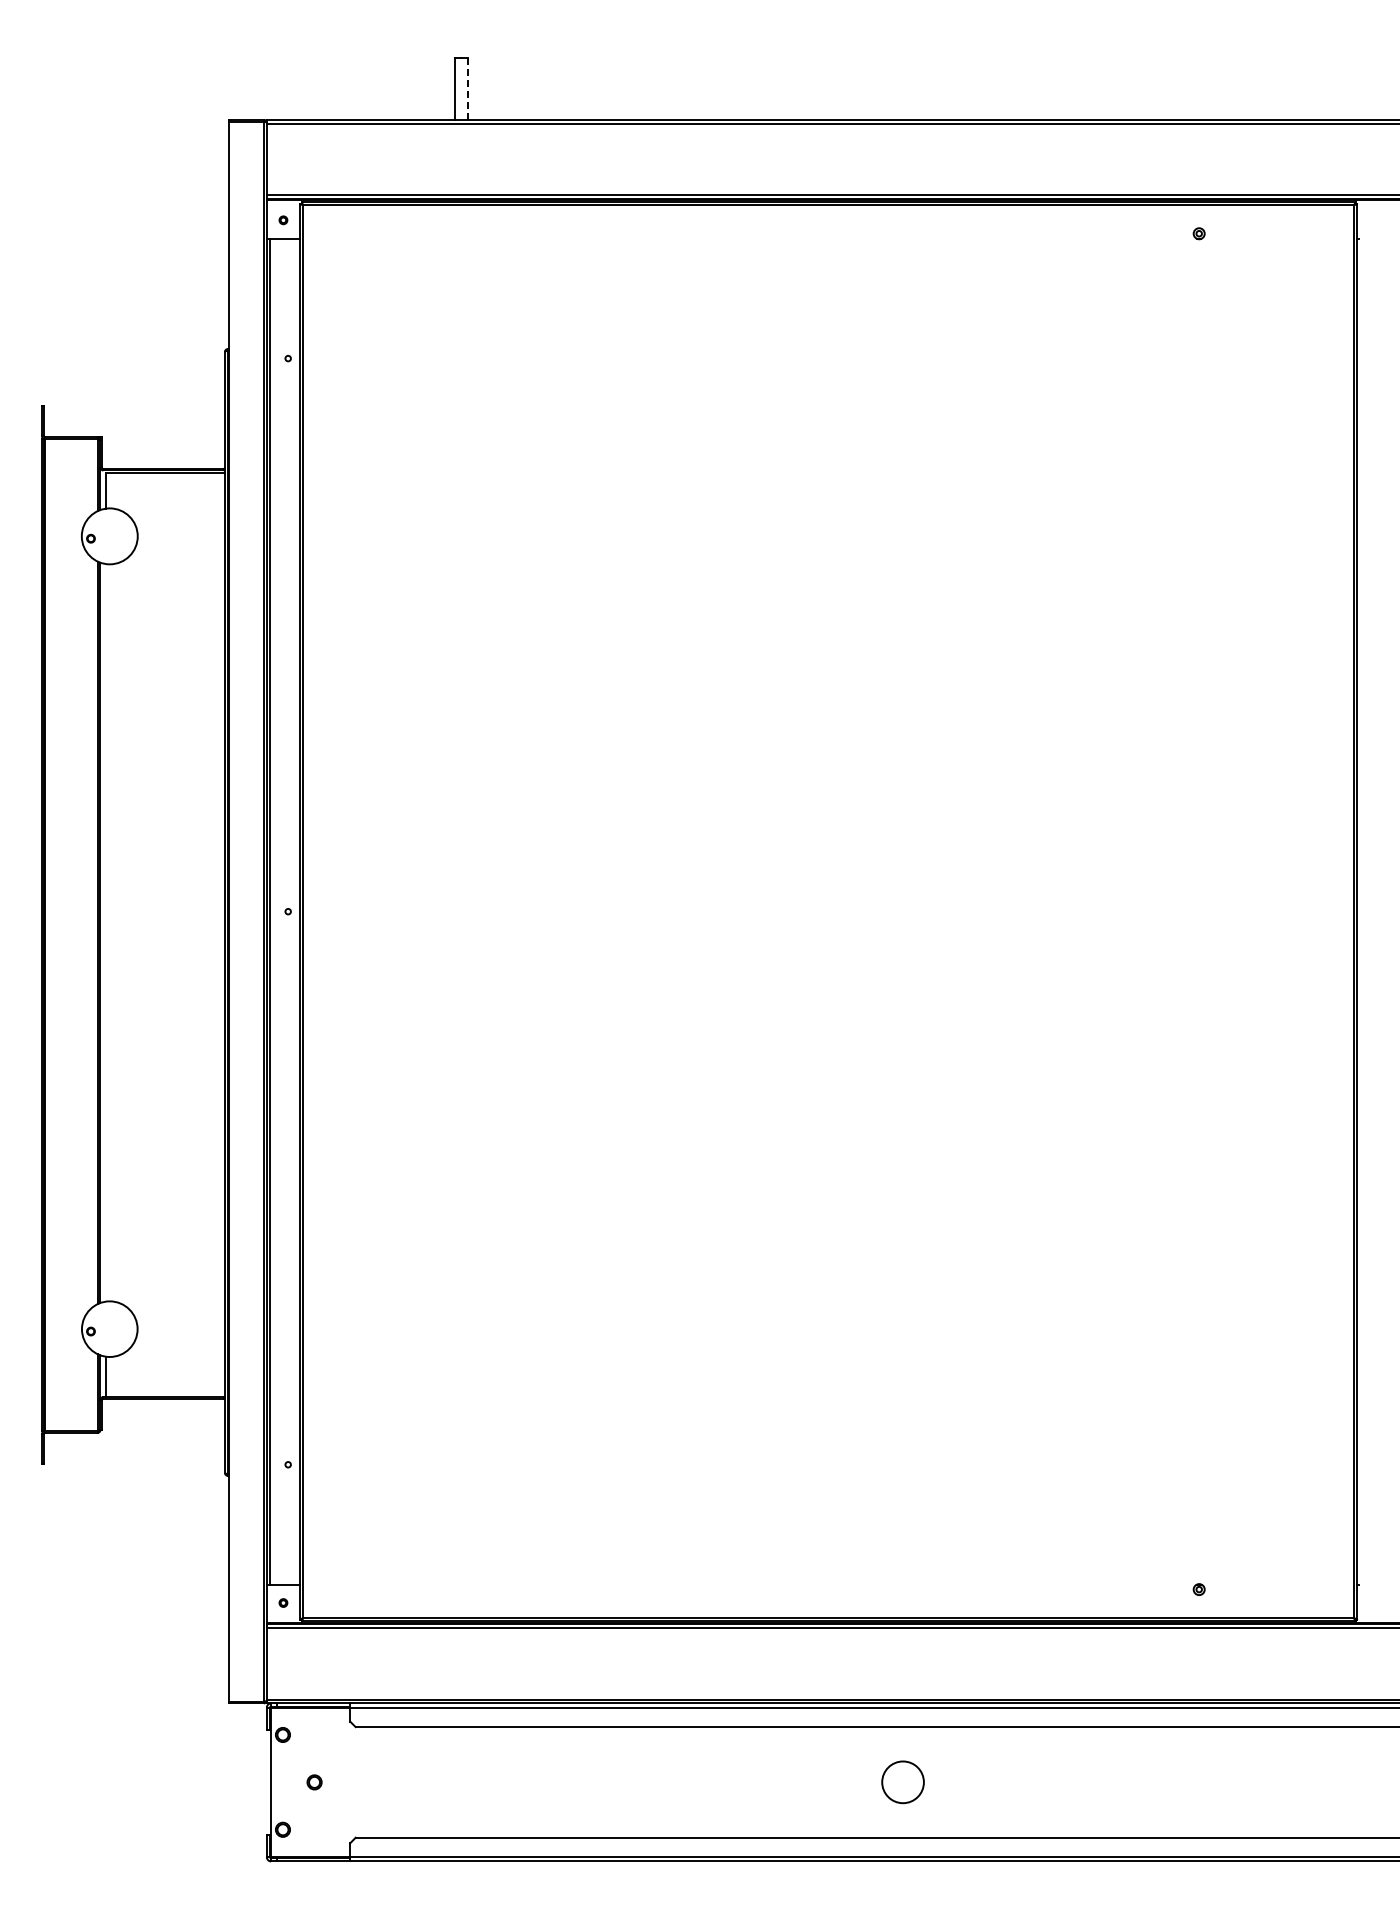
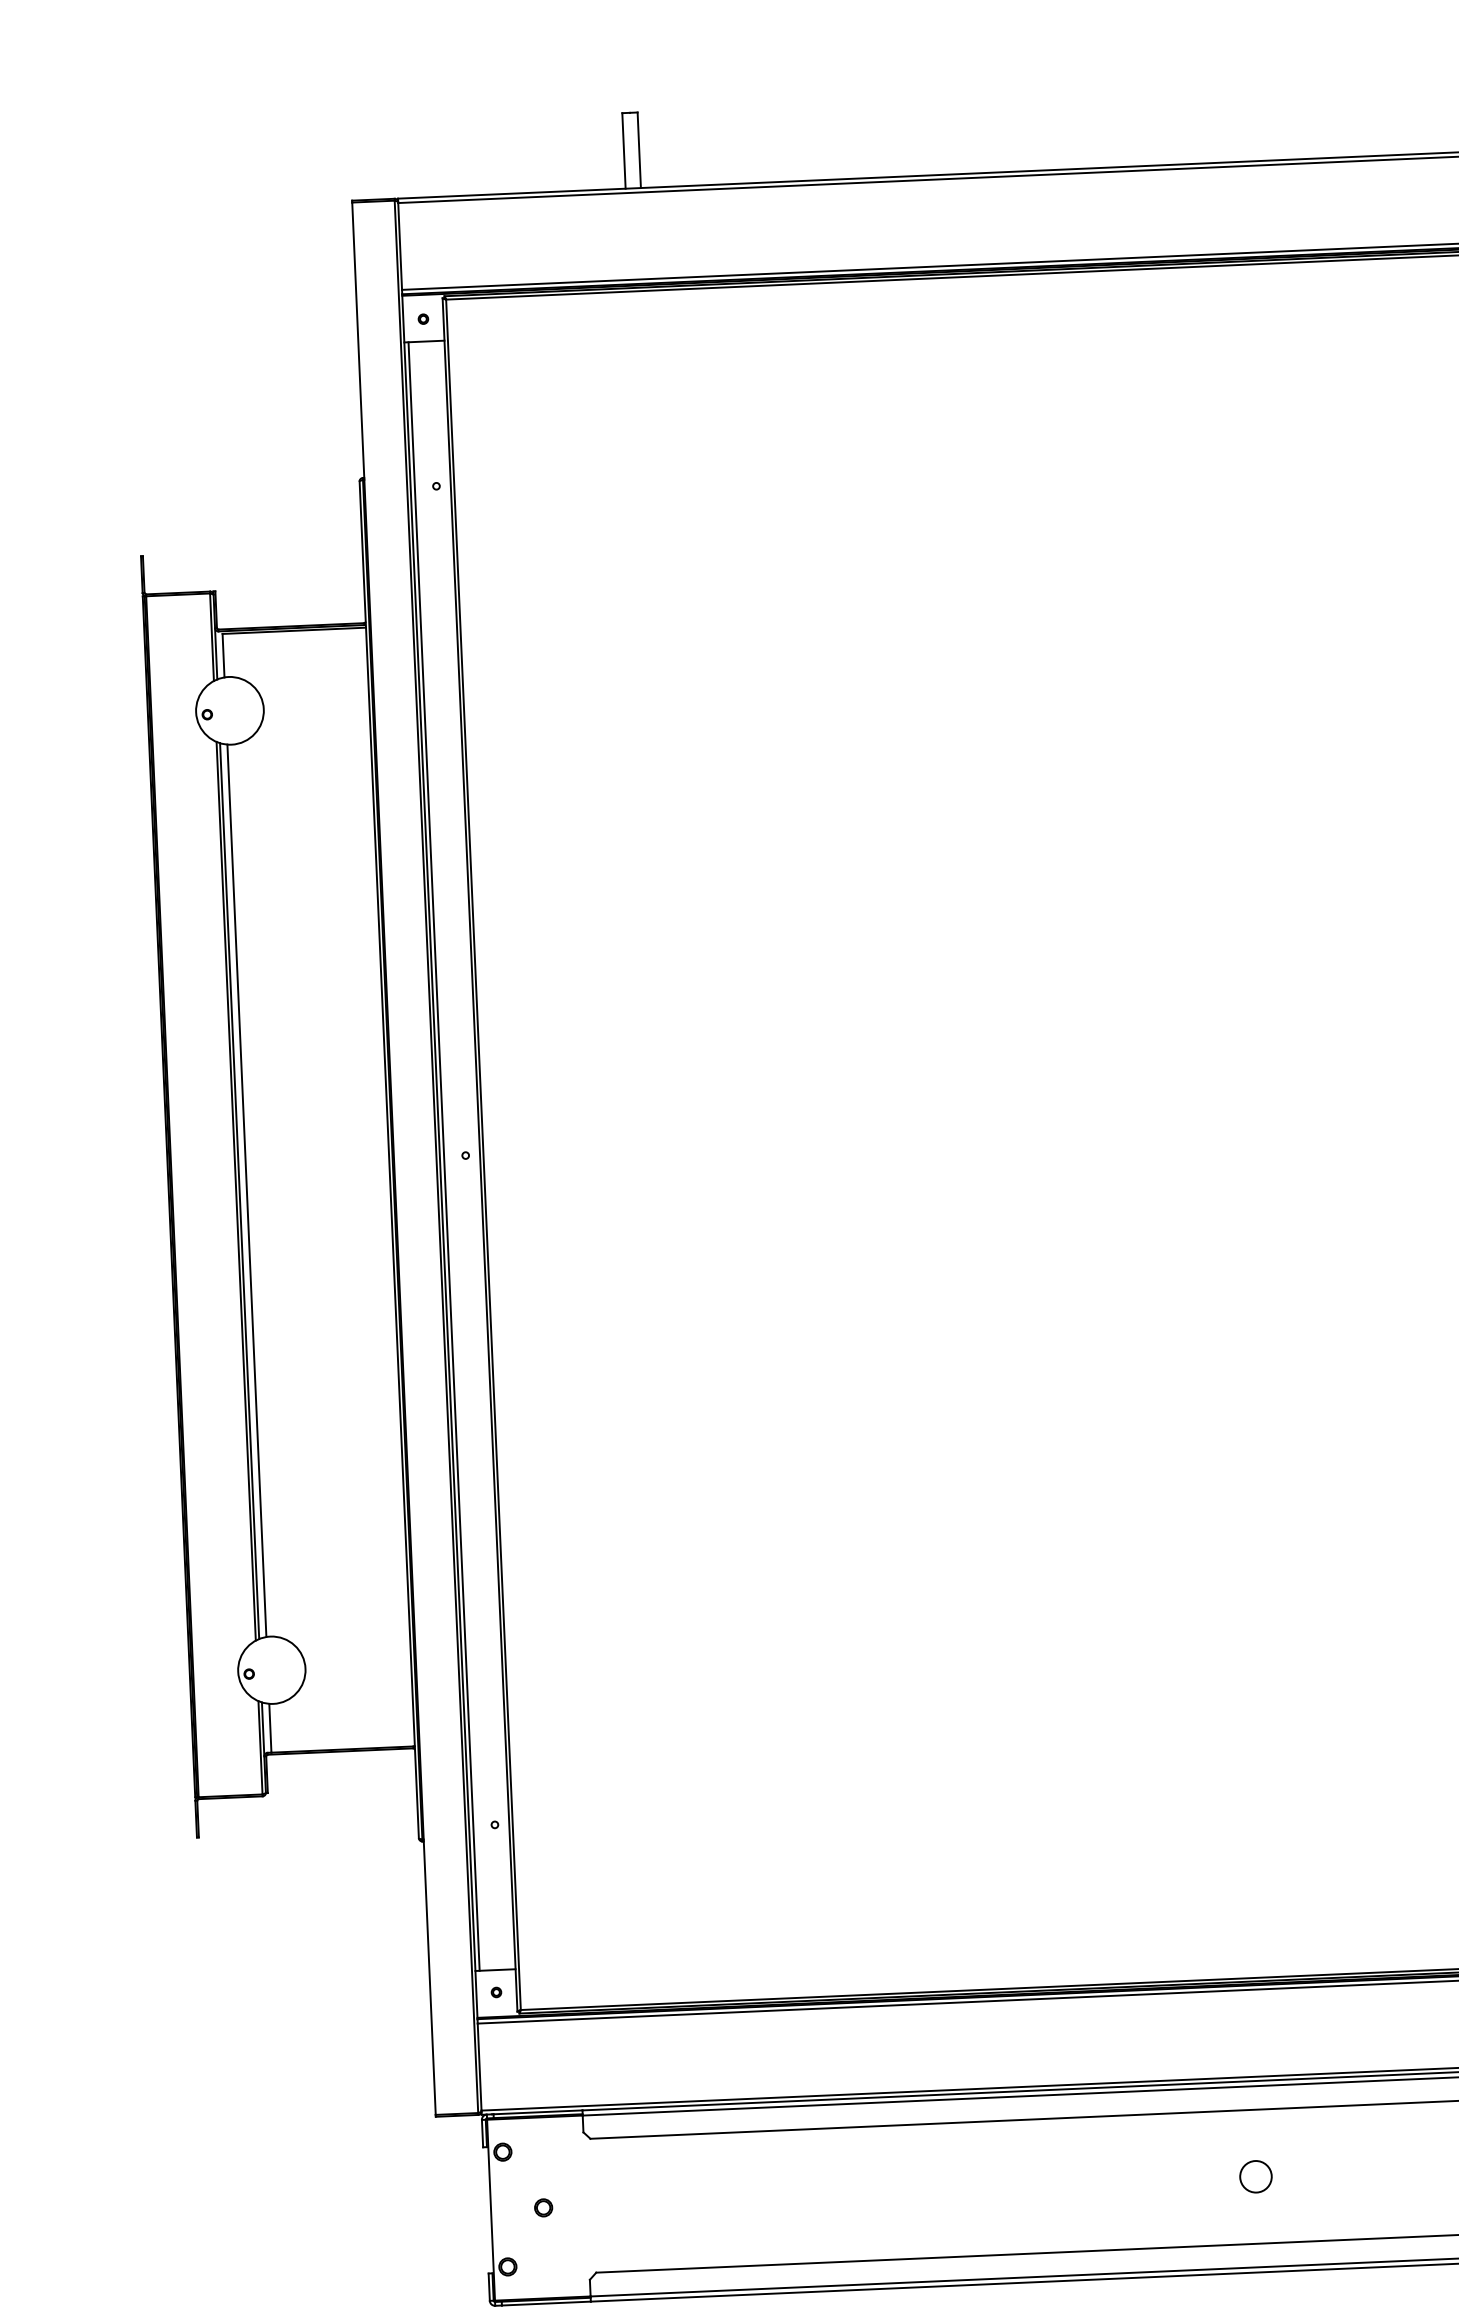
line: (467, 88) -> (639, 149), dashed -> solid
line: (106, 932) -> (246, 1190), added
circle: (903, 1782) -> (1256, 2176), size x0.62

